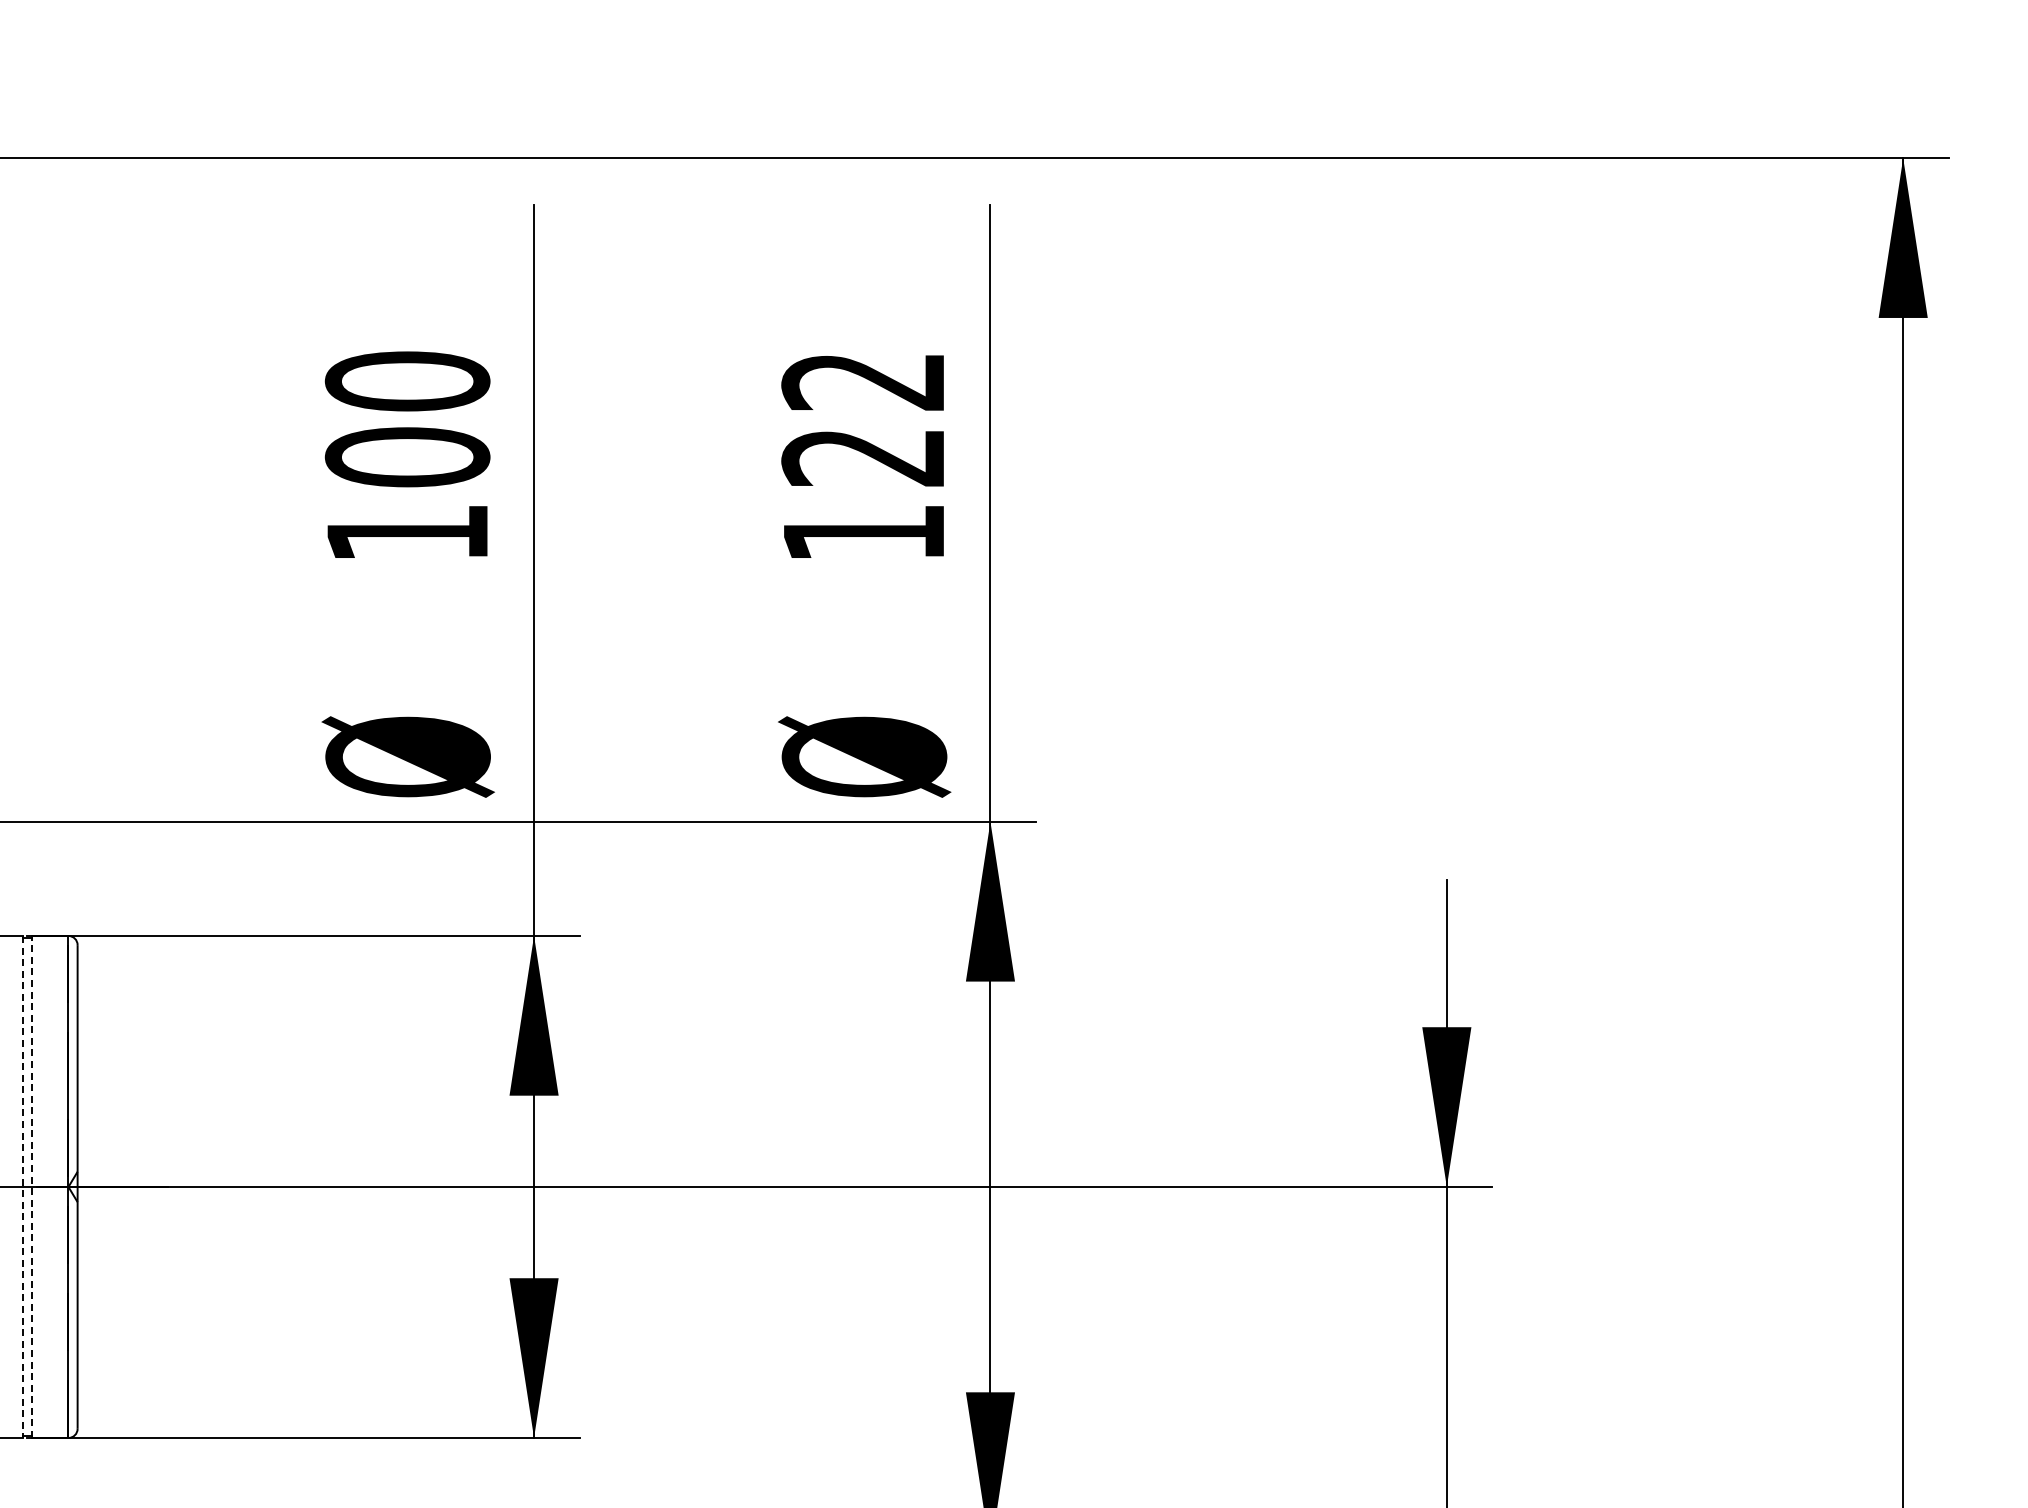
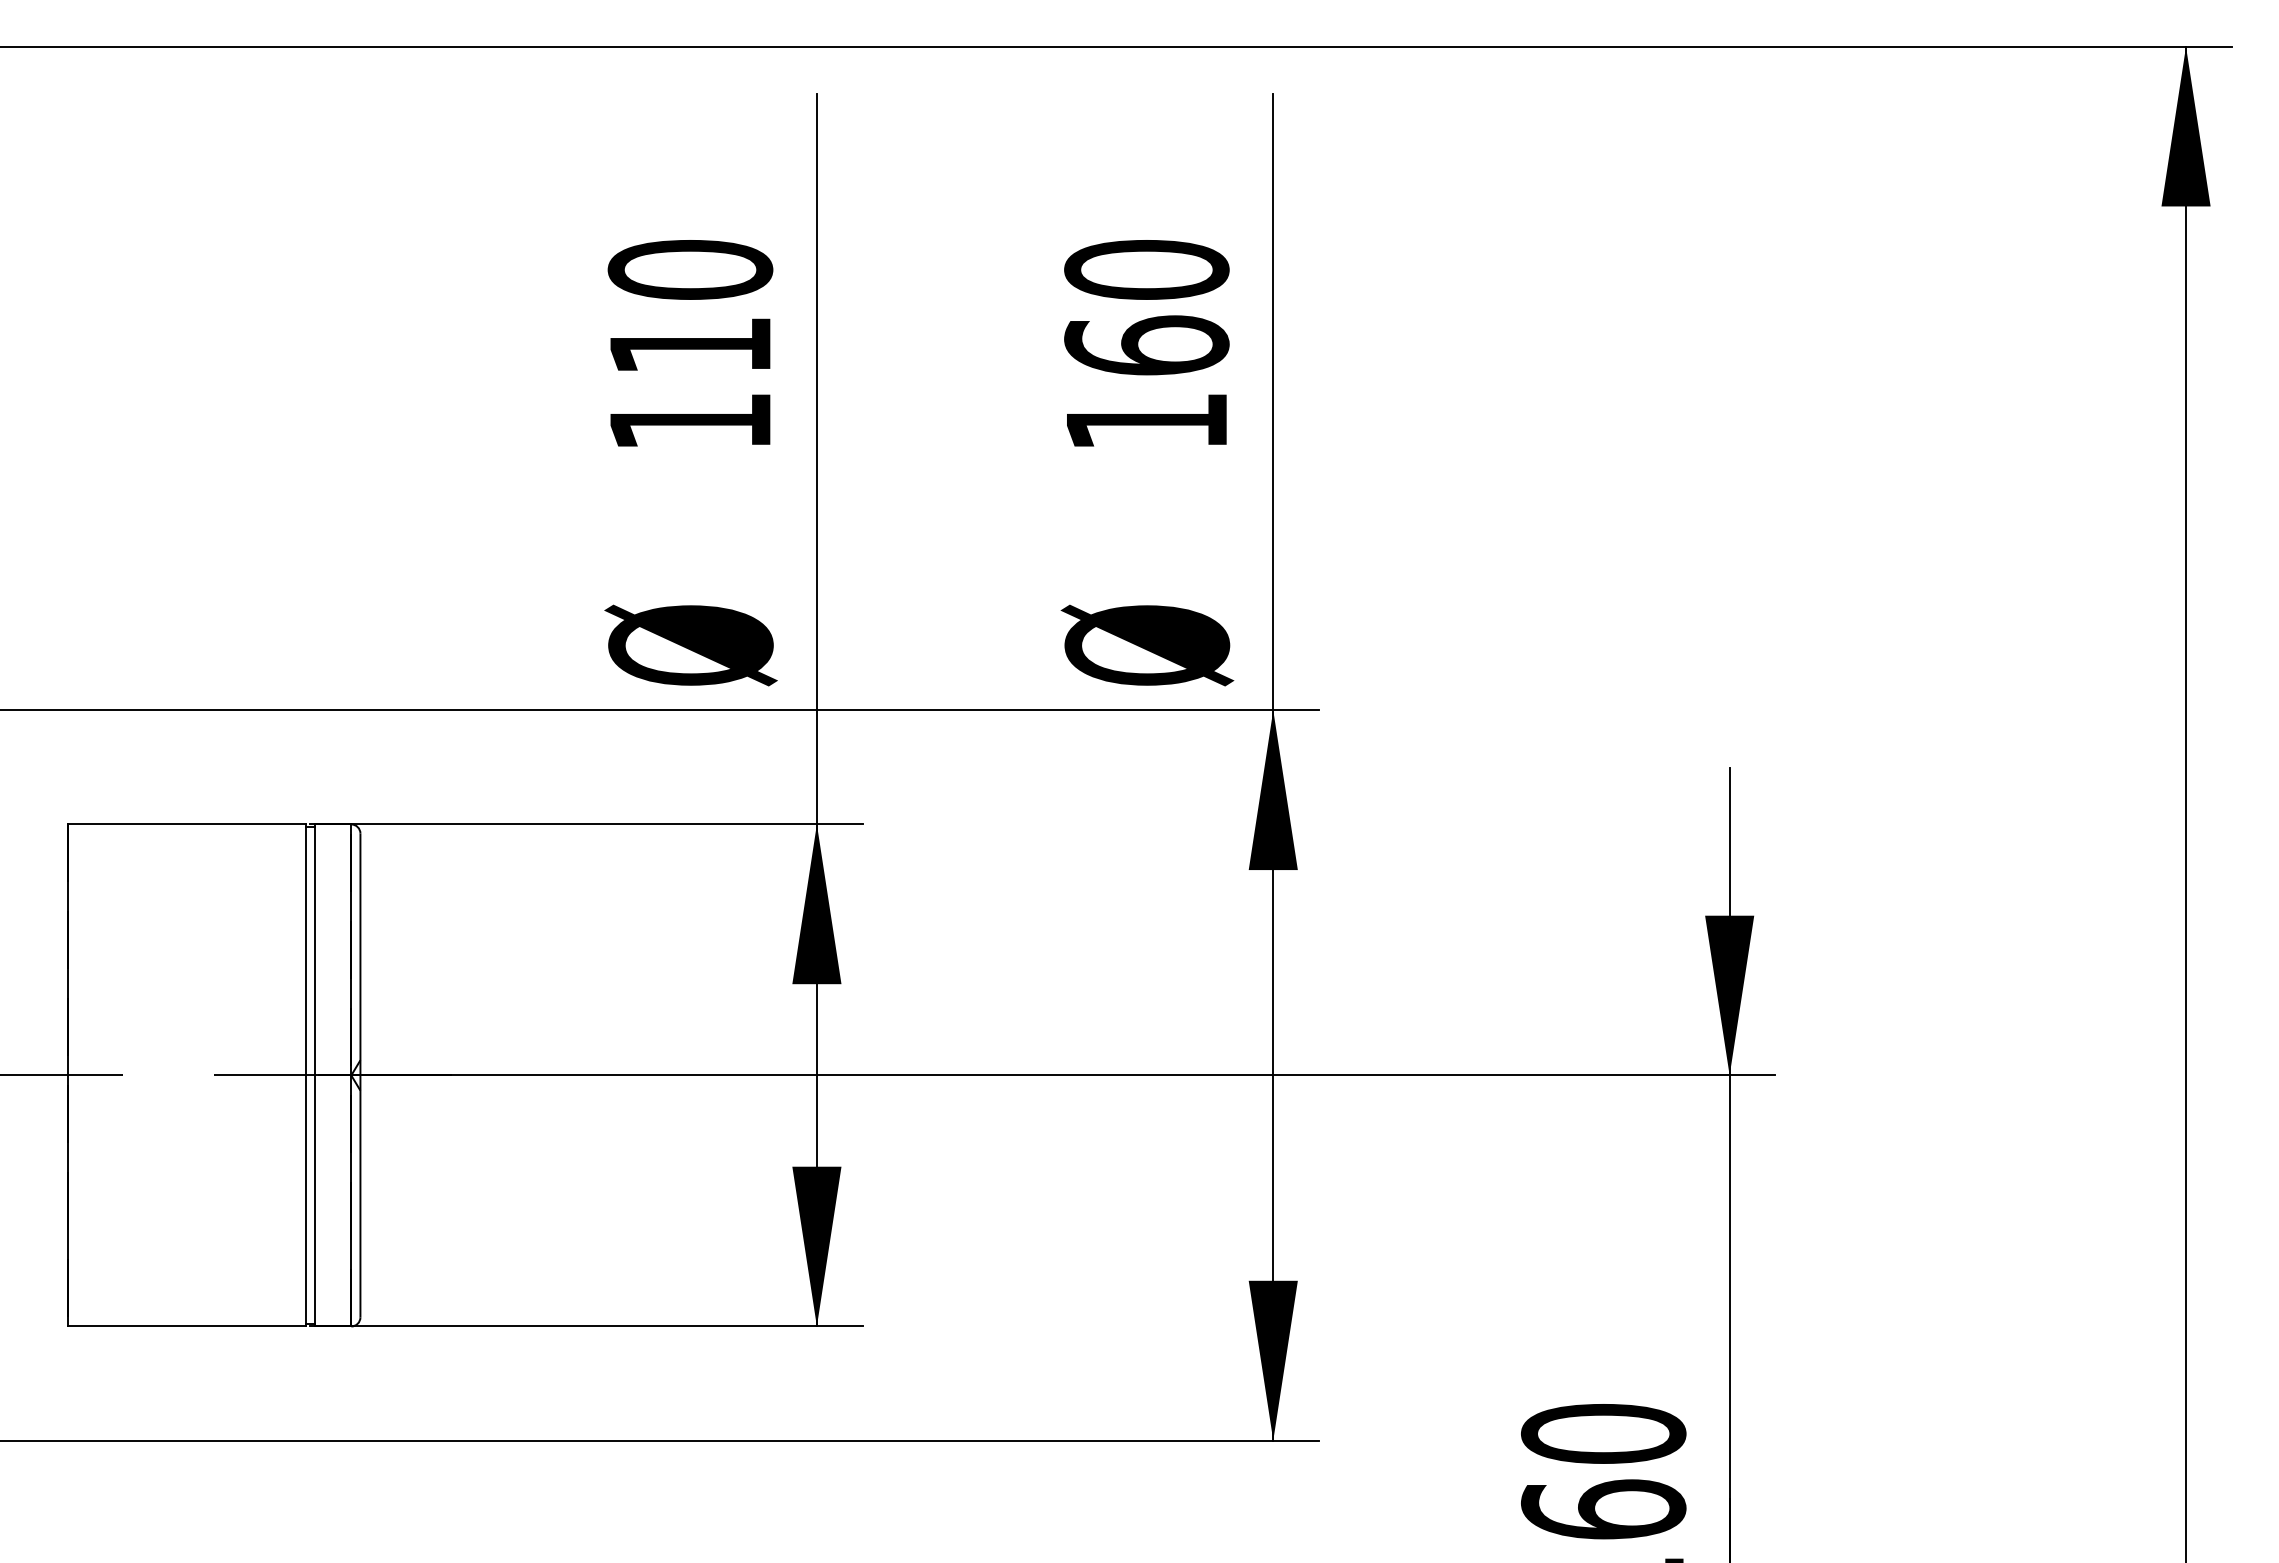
text: (863, 419) -> (1146, 307), 122 -> 160
text: (407, 457) -> (690, 345), 100 -> 110
line: (31, 1186) -> (314, 1074), dashed -> solid
line: (22, 1187) -> (305, 1075), dashed -> solid

